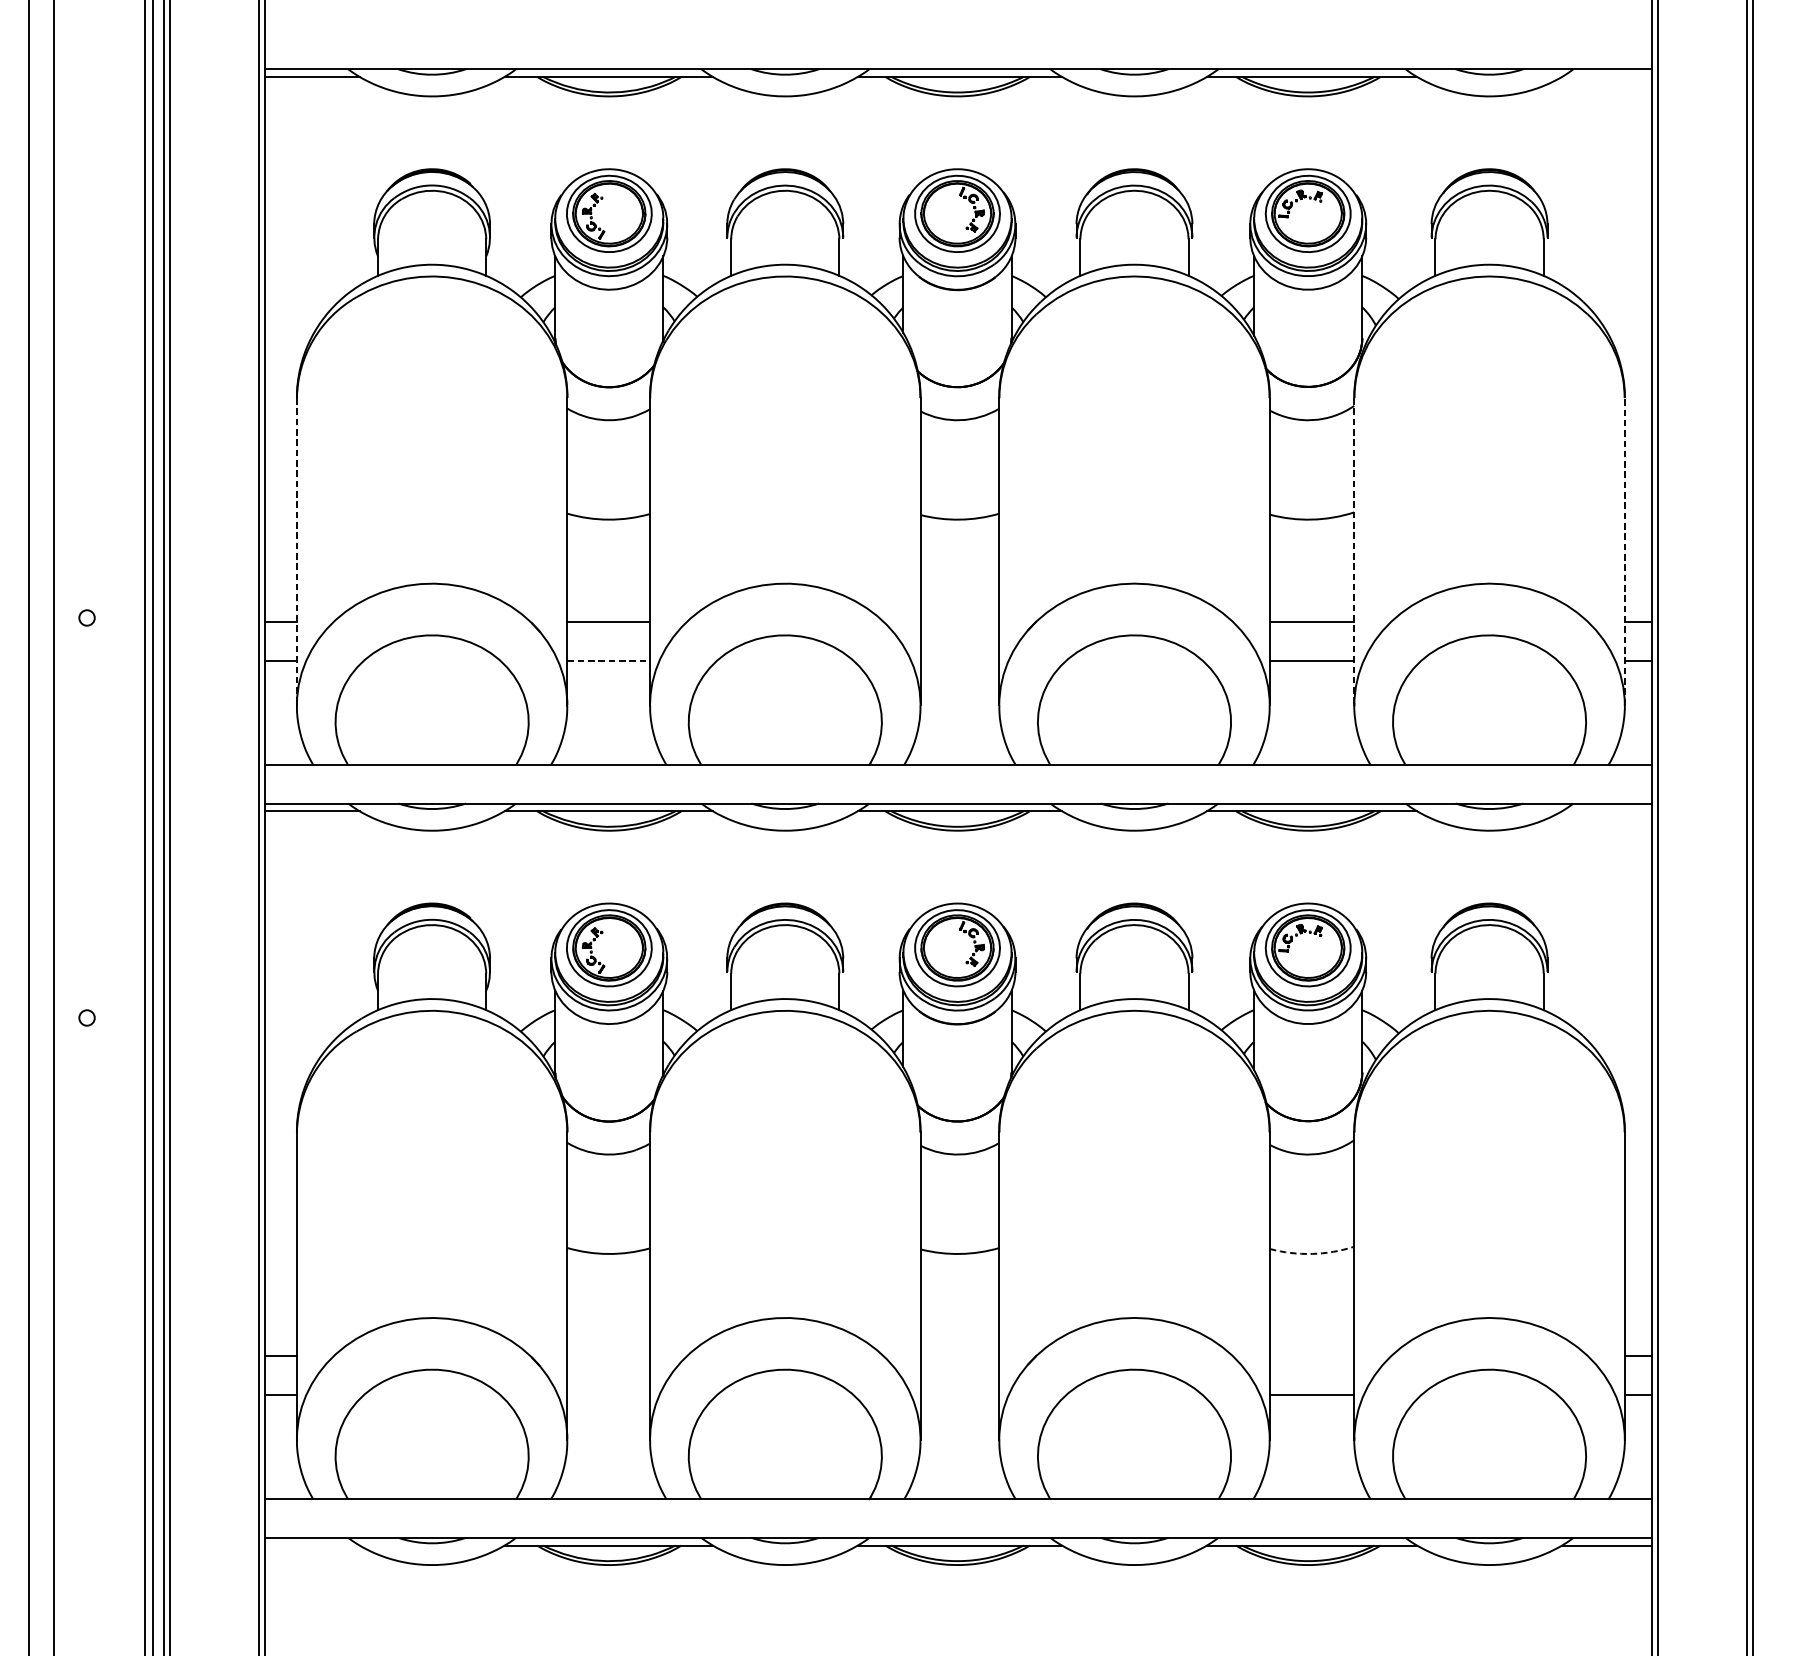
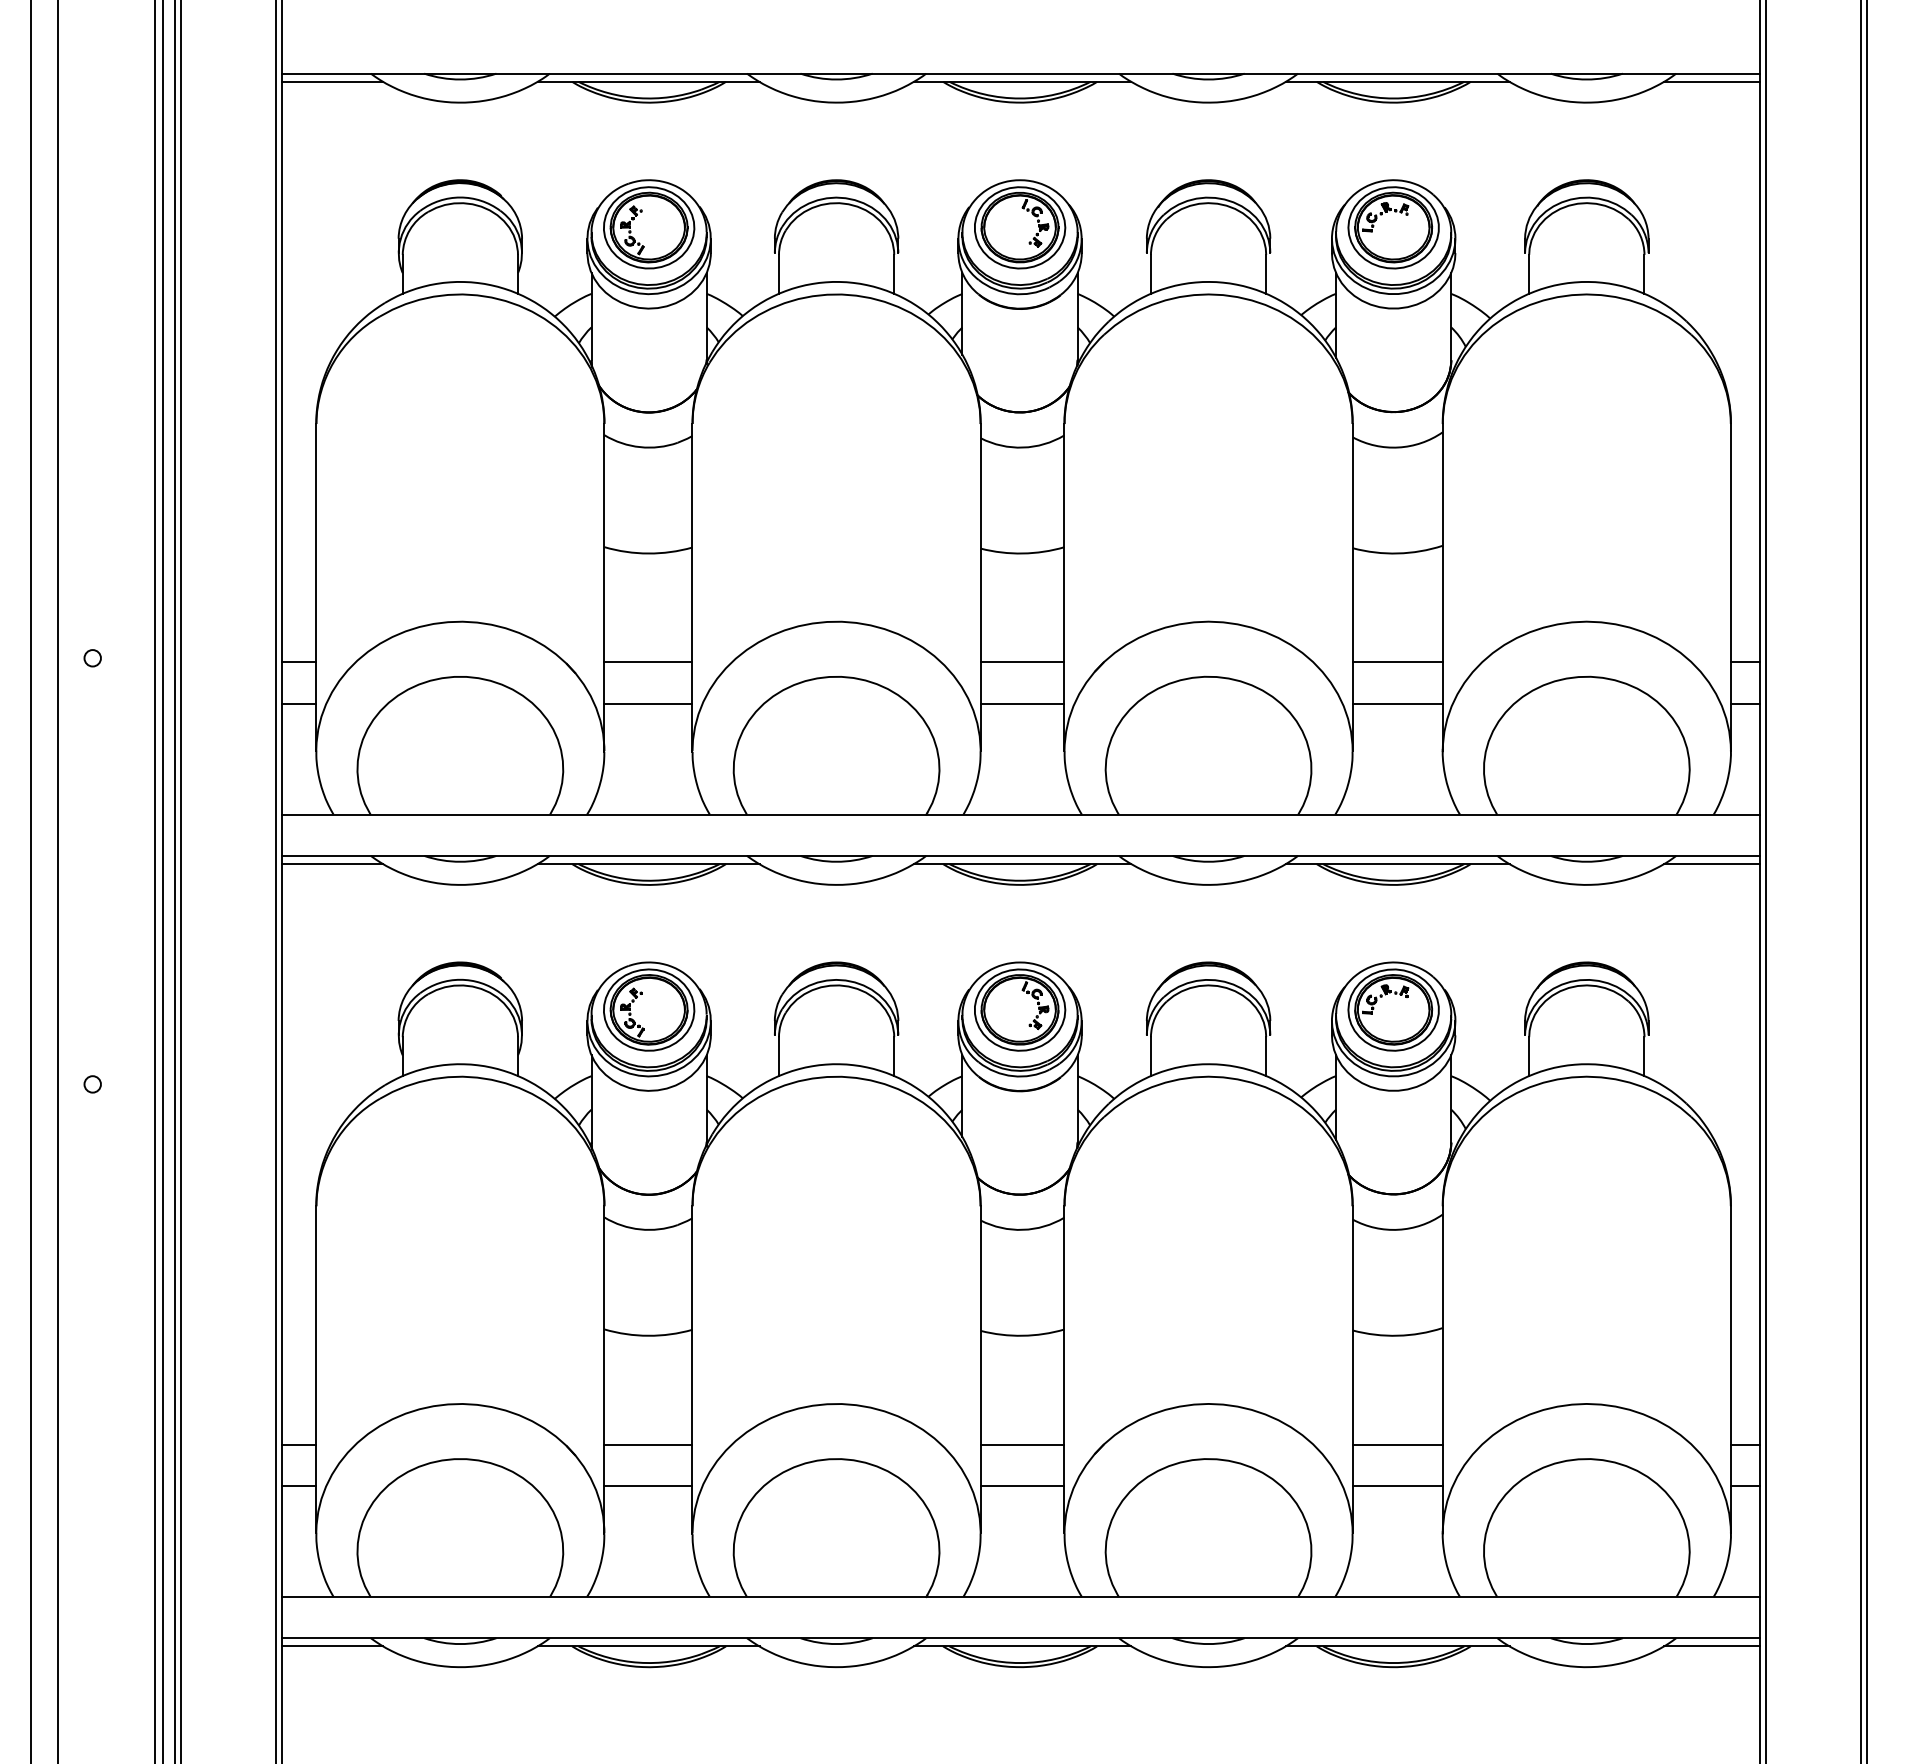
line: (1606, 76) -> (1711, 81), added
line: (297, 551) -> (316, 587), dashed -> solid
line: (1354, 551) -> (1442, 587), dashed -> solid
line: (1624, 551) -> (1730, 587), dashed -> solid
line: (959, 621) -> (1022, 662), added
line: (608, 660) -> (648, 703), dashed -> solid
line: (959, 660) -> (1022, 703), added
line: (1606, 811) -> (1711, 864), added
arc: (1311, 1253) -> (1397, 1335), dashed -> solid
line: (608, 1356) -> (648, 1444), added
line: (959, 1356) -> (1022, 1444), added
line: (1311, 1356) -> (1397, 1444), added
line: (608, 1394) -> (648, 1485), added
line: (959, 1394) -> (1022, 1485), added
line: (312, 1545) -> (332, 1646), added

